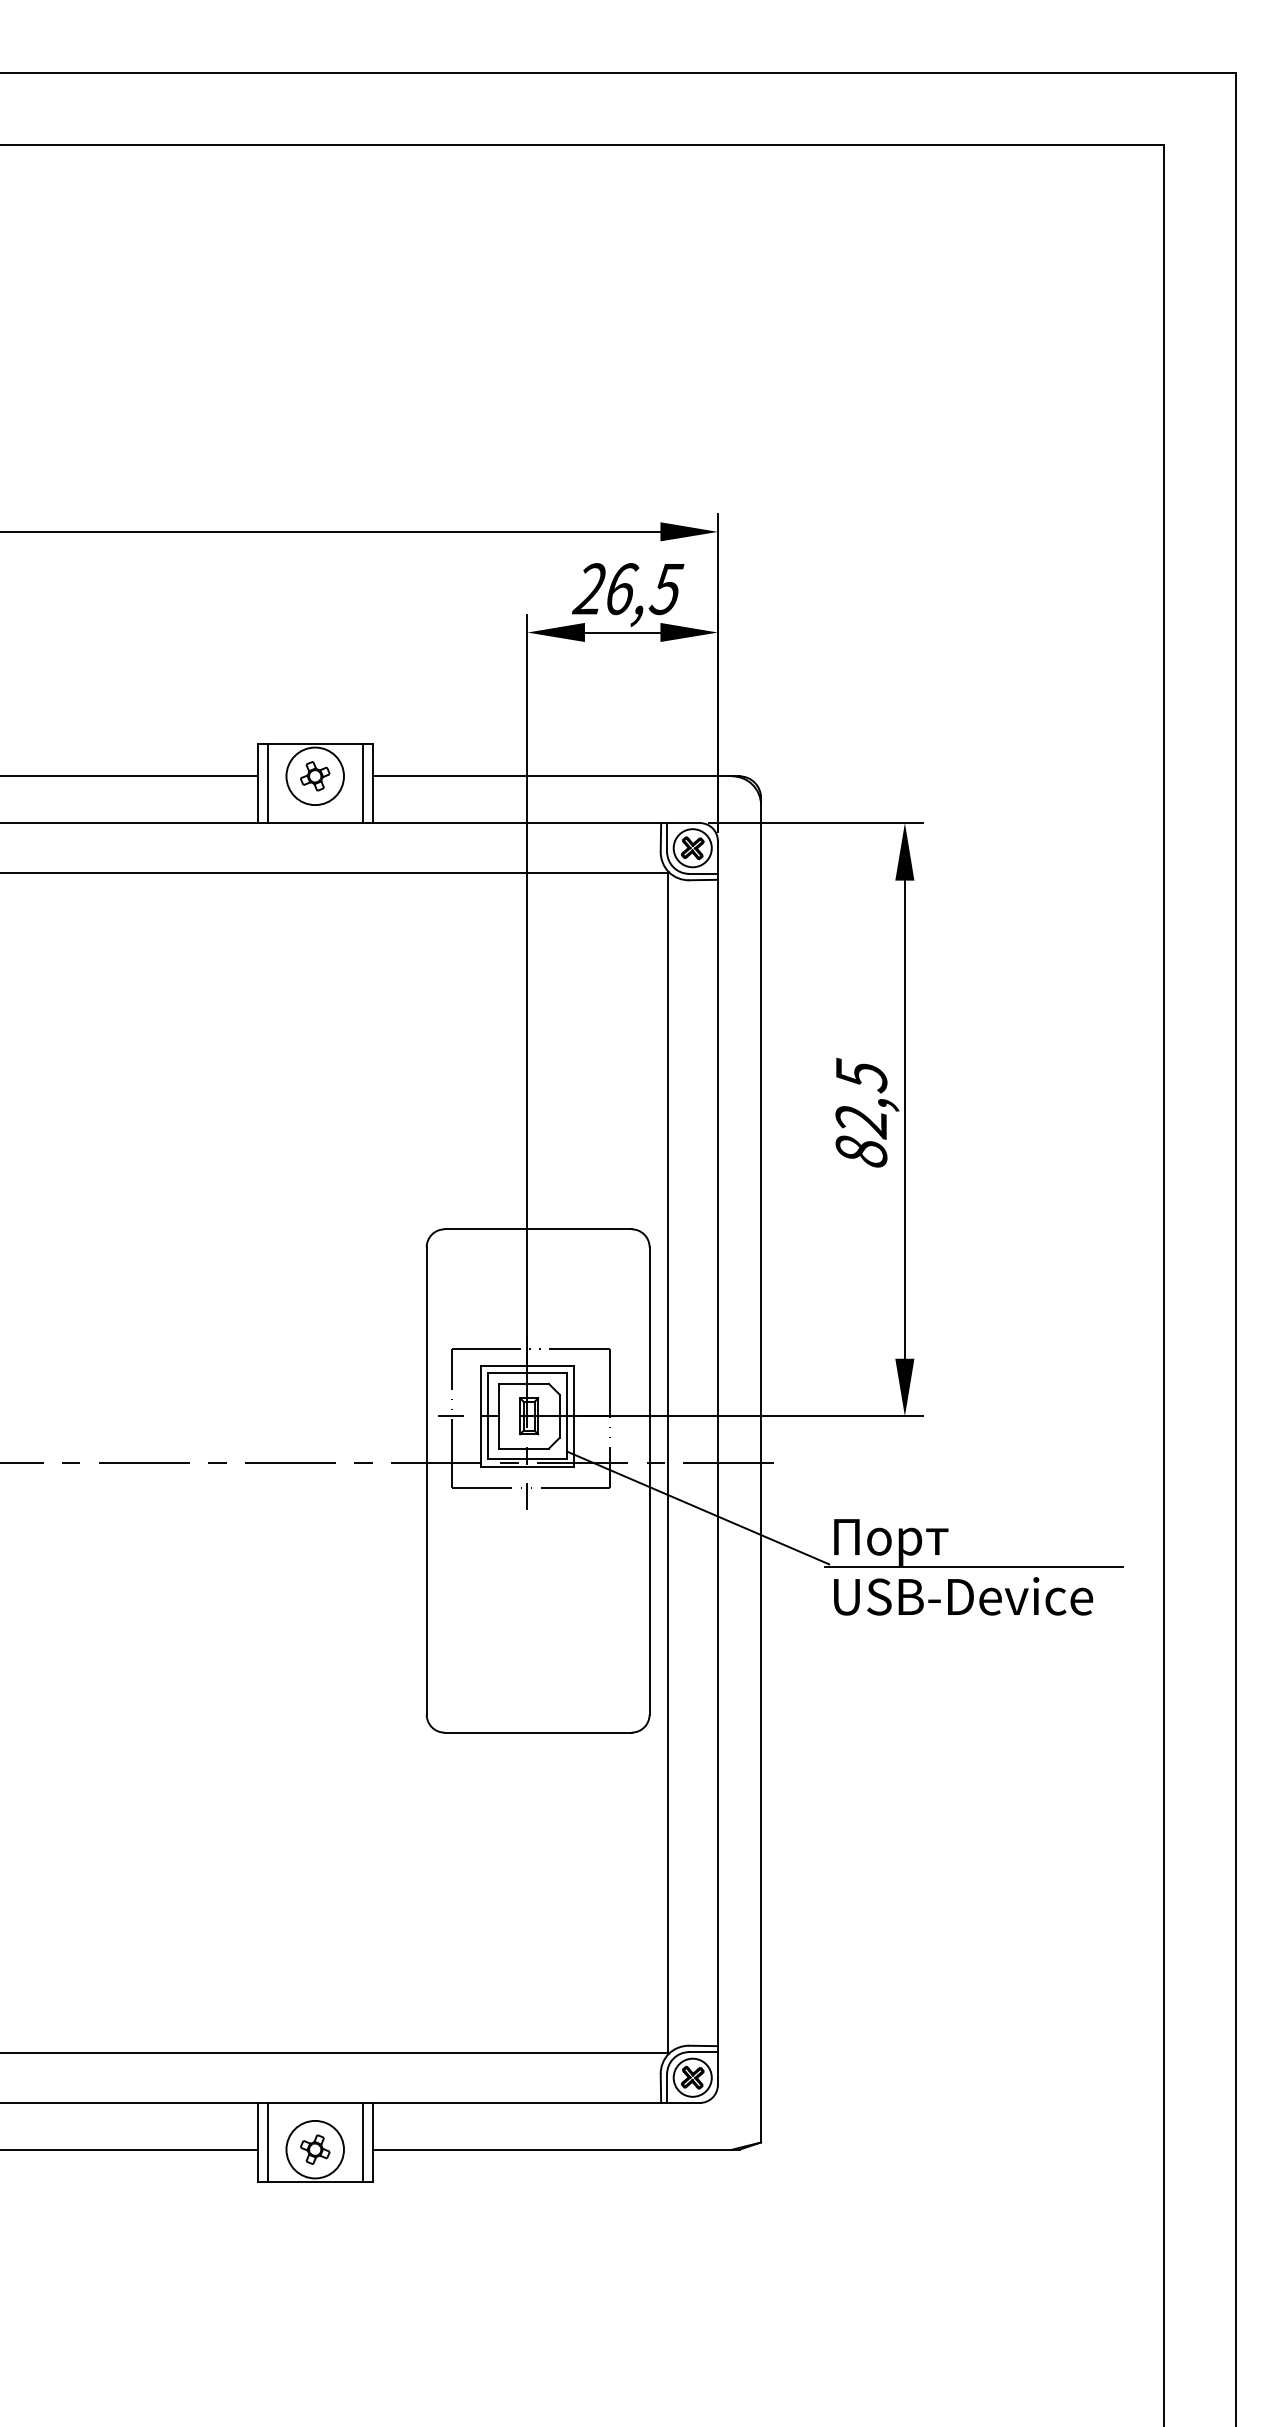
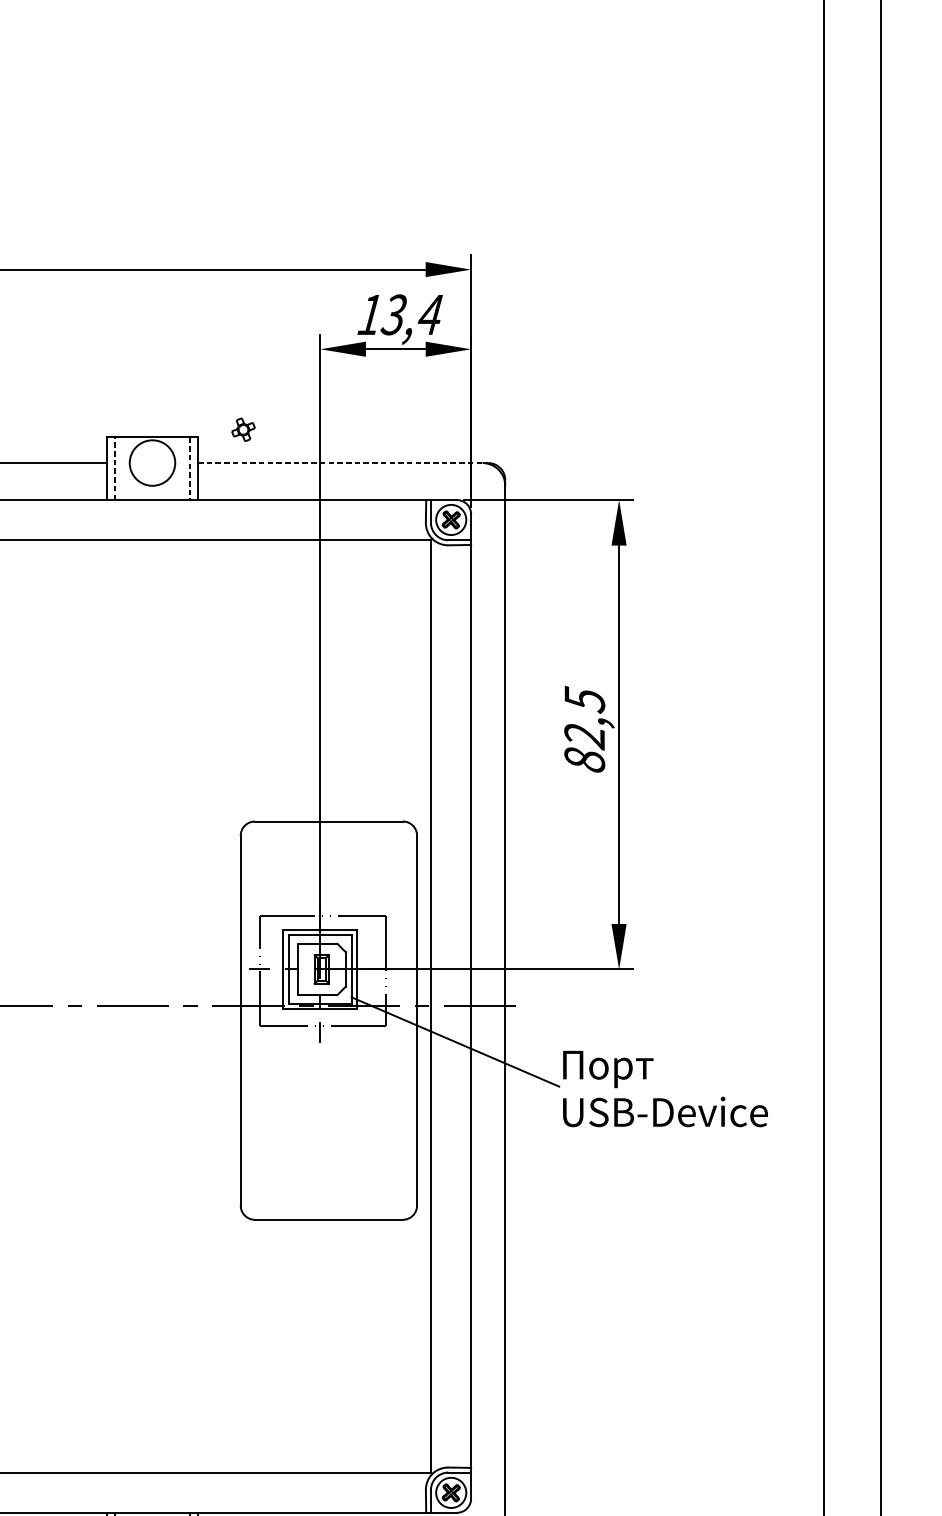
text: (627, 589) -> (399, 315), 26,5 -> 13,4
part: (315, 776) -> (243, 429), moved
line: (556, 776) -> (343, 463), solid -> dashed
line: (267, 783) -> (114, 468), solid -> dashed
line: (362, 783) -> (189, 468), solid -> dashed
line: (973, 1567) -> (673, 1089), removed

